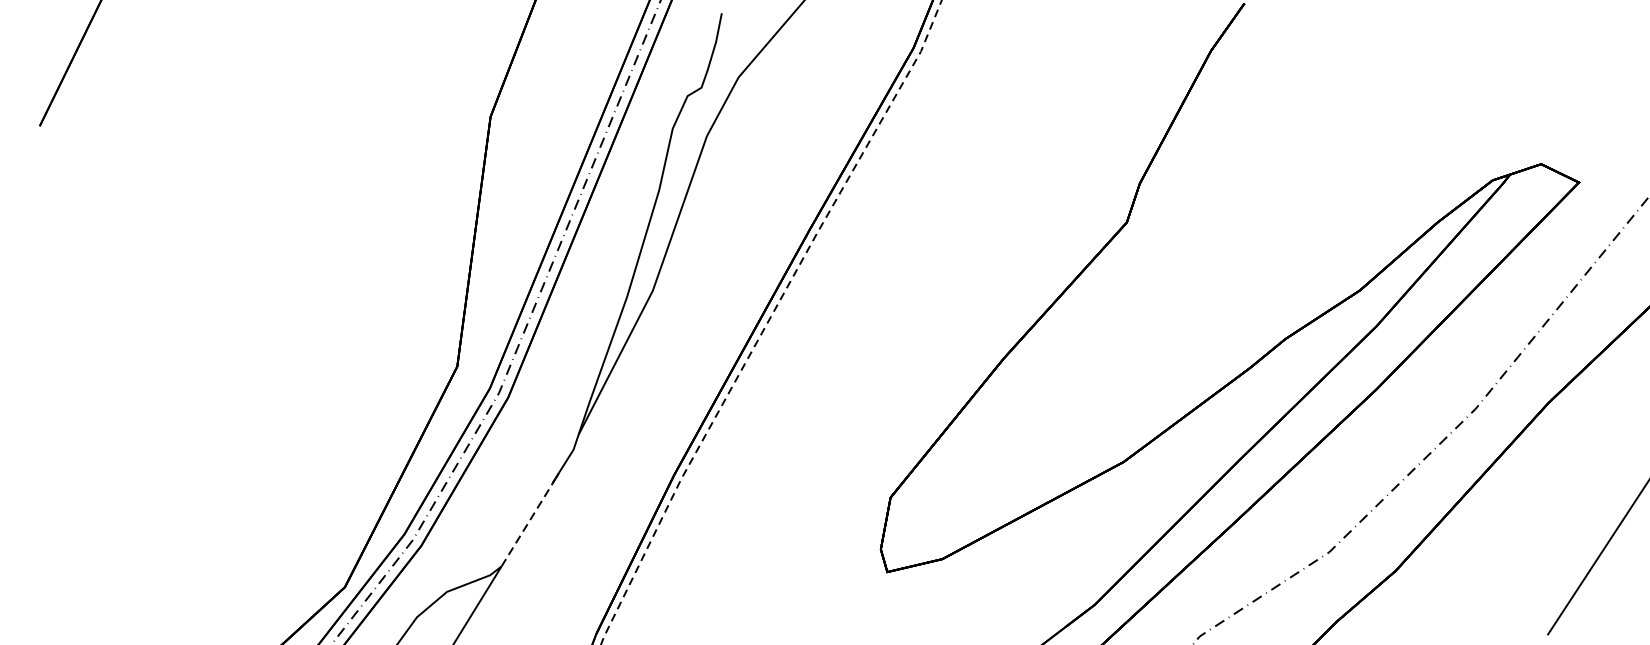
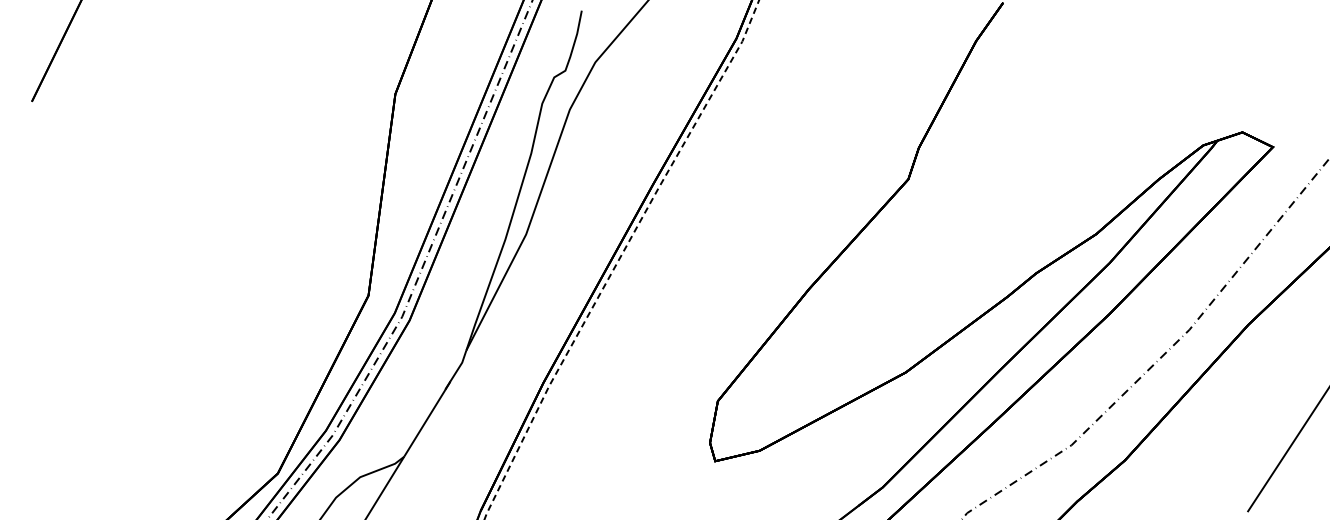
line: (527, 524) -> (425, 422), dashed -> solid

